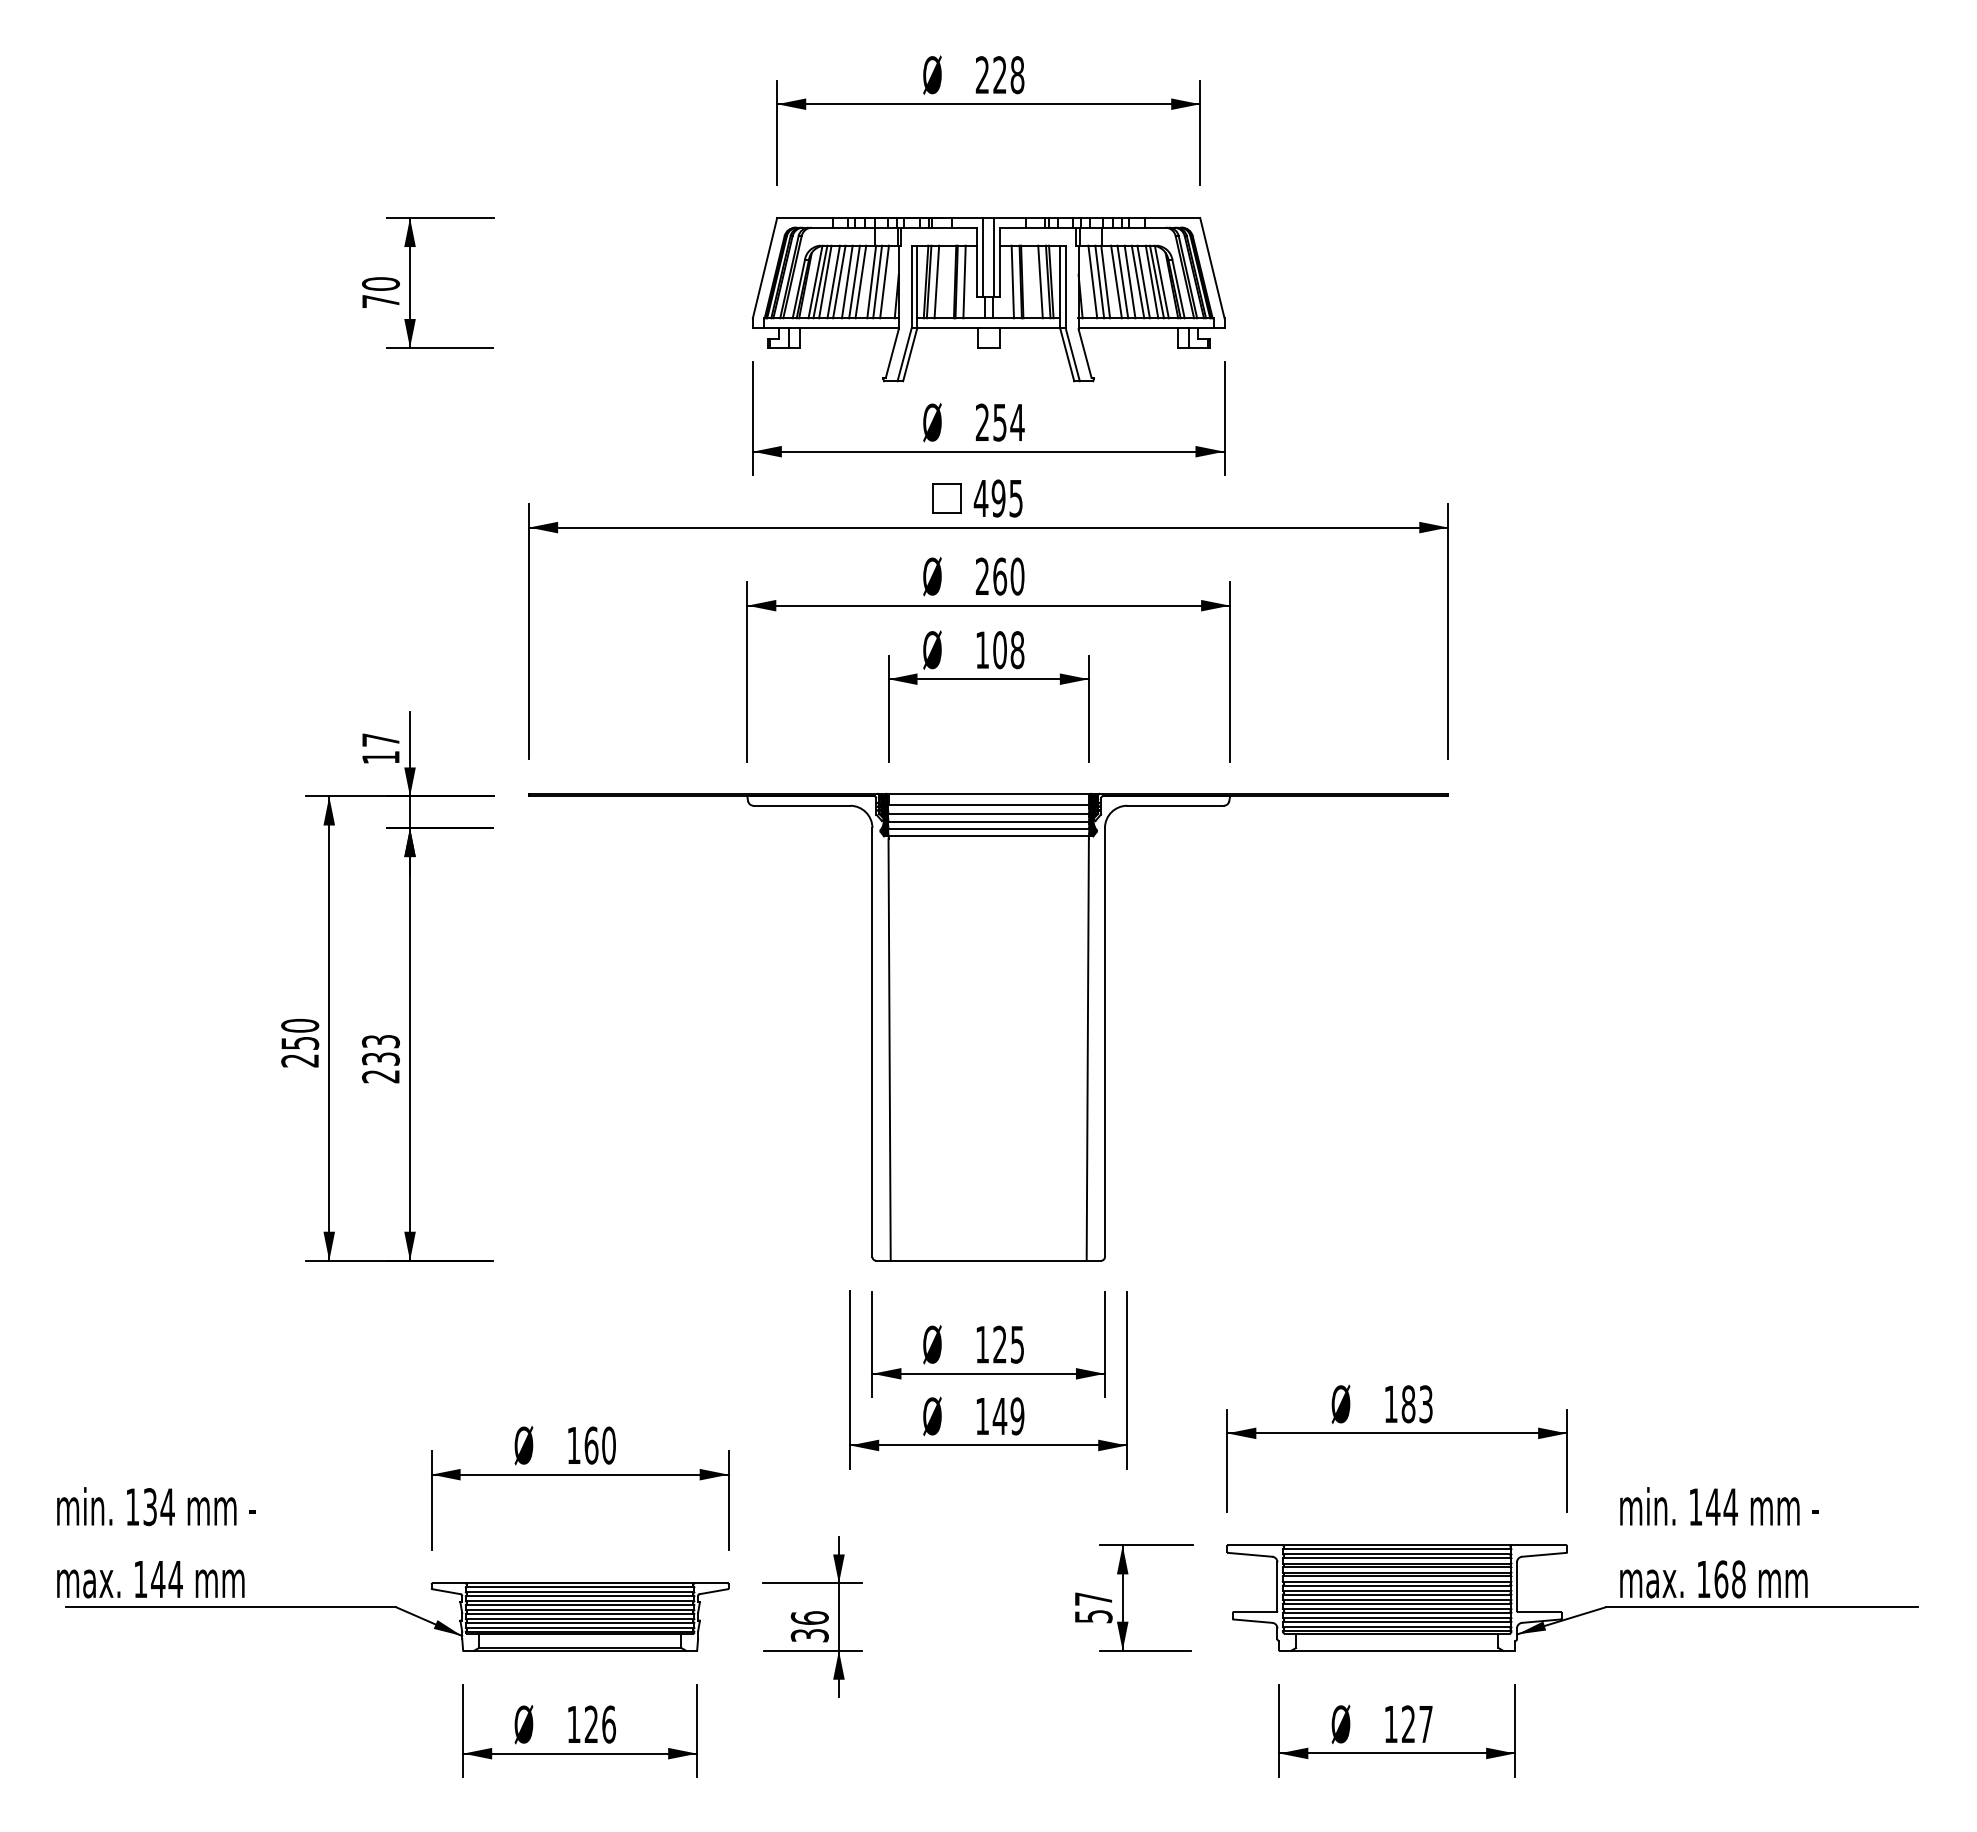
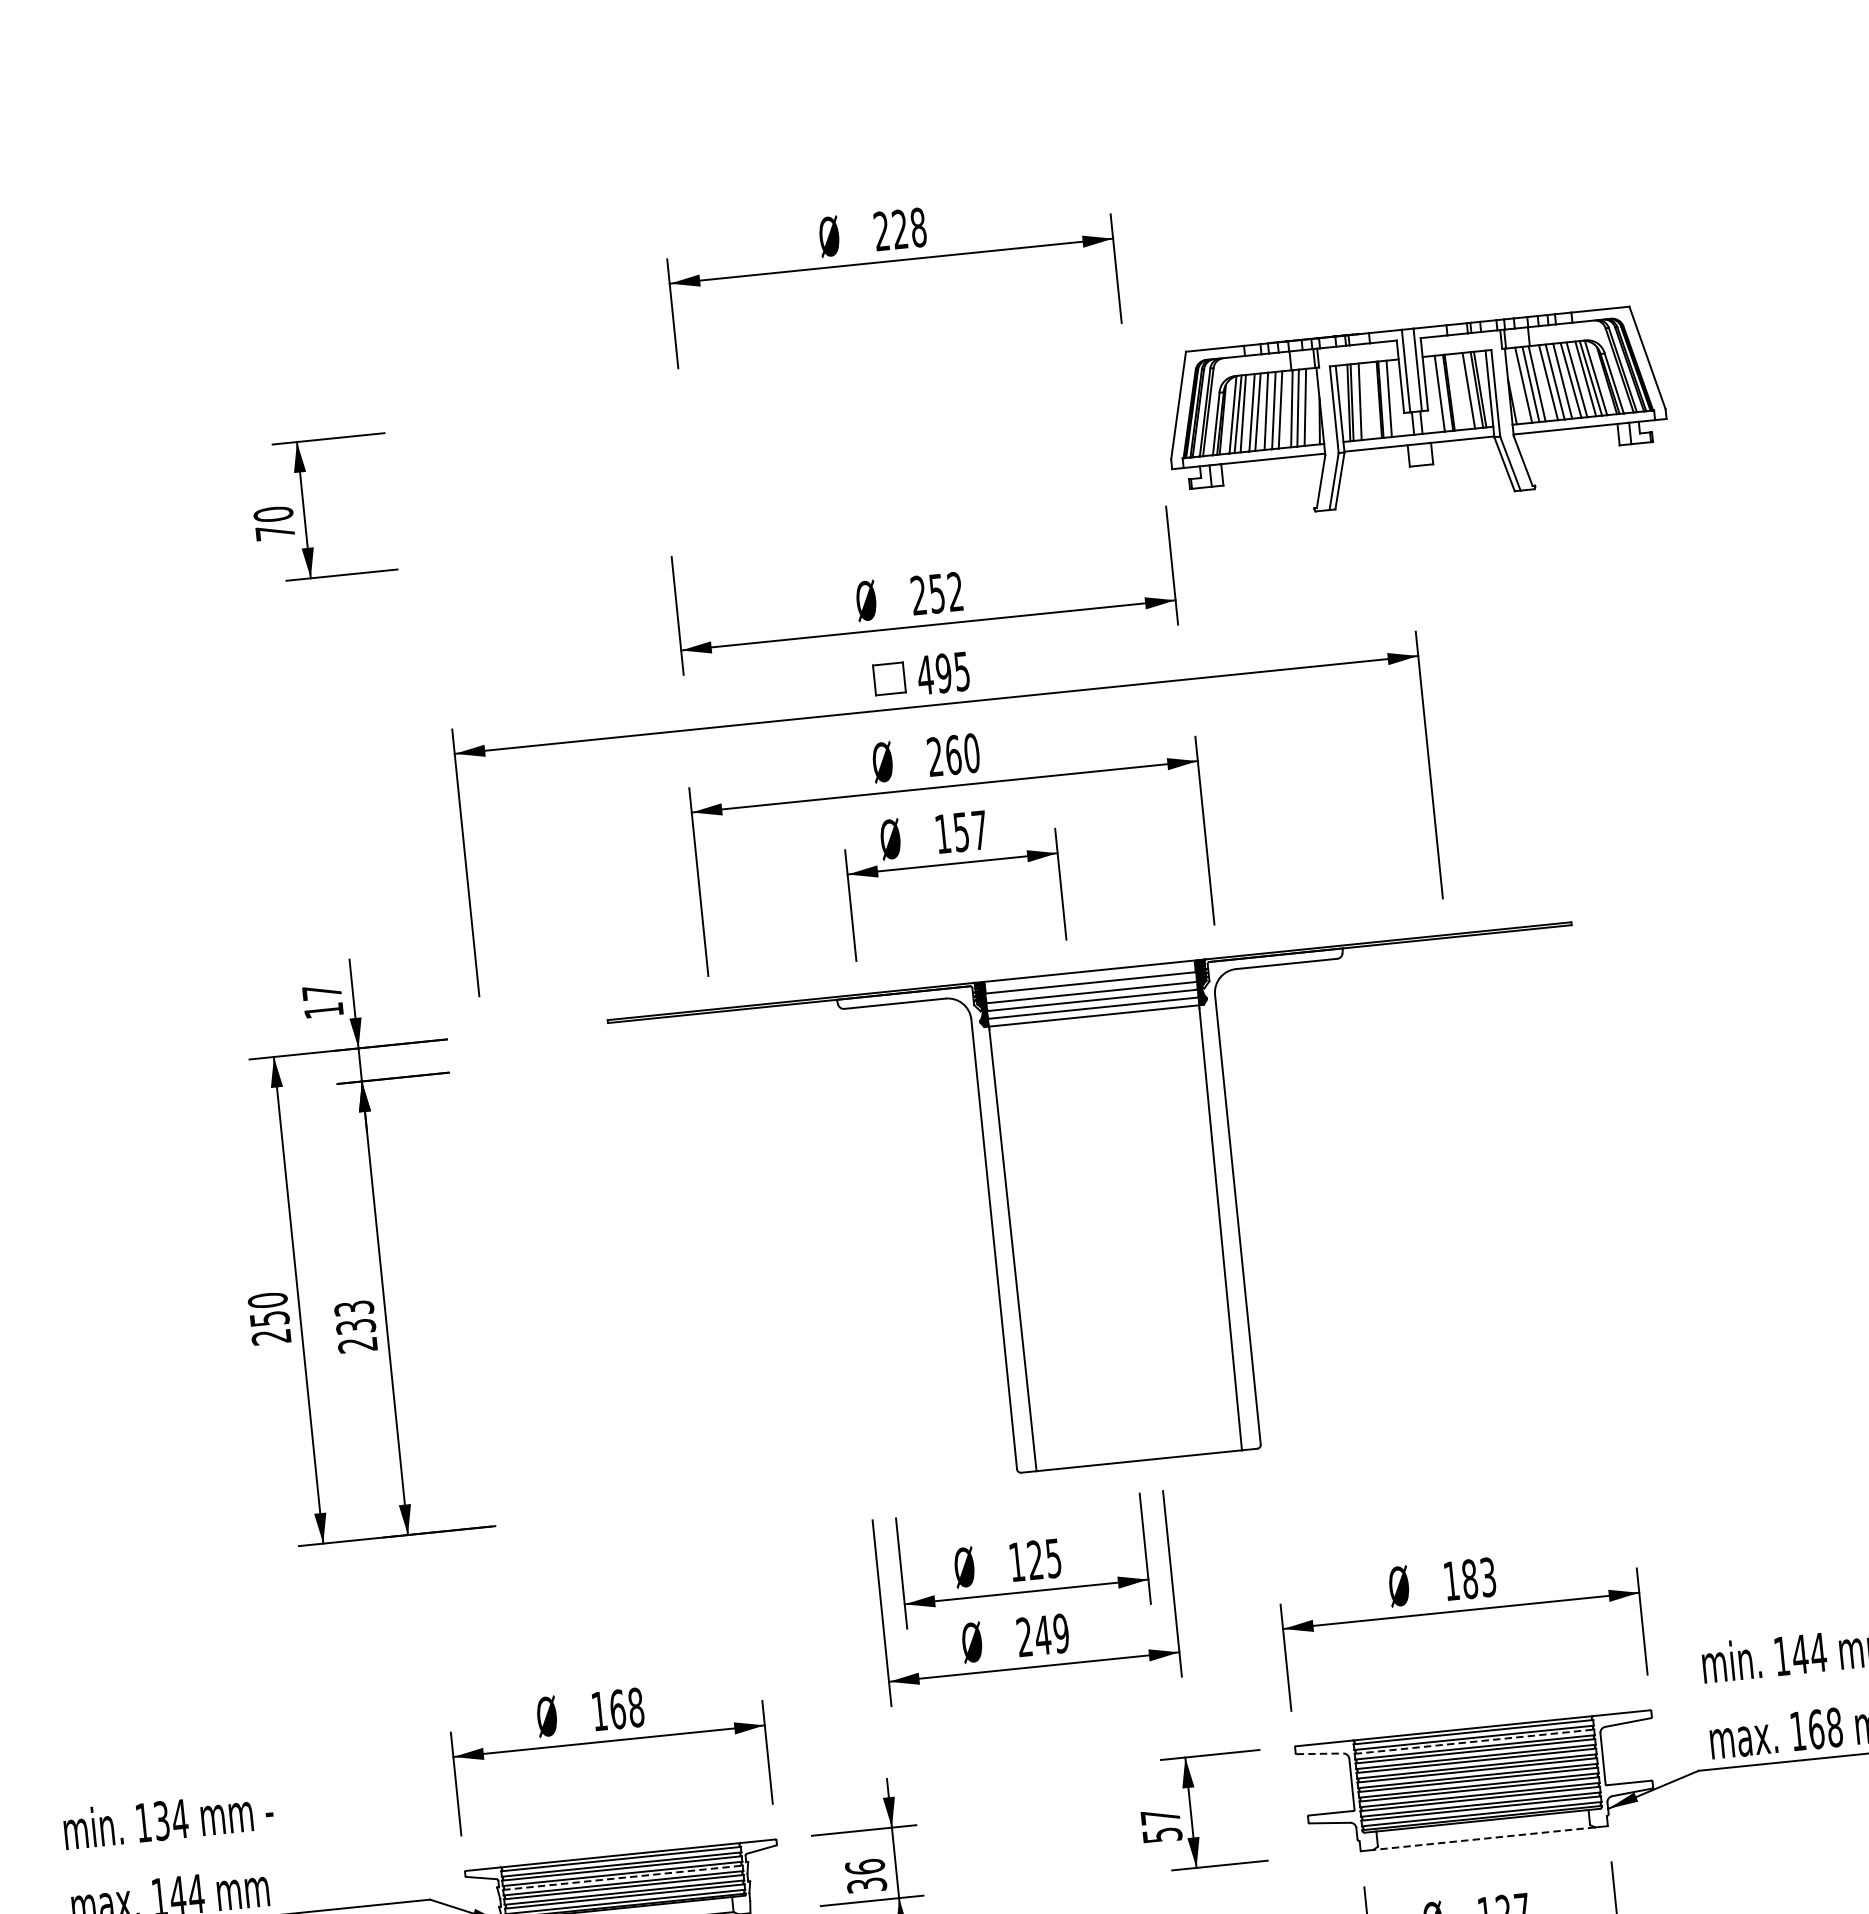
part: (988, 299) -> (1416, 414), moved
text: (1017, 421) -> (955, 590), 254 -> 252
text: (1008, 650) -> (970, 831), 108 -> 157
part: (988, 1026) -> (1114, 1215), moved
text: (981, 1415) -> (1023, 1636), 149 -> 249
text: (608, 1445) -> (635, 1707), 160 -> 168
line: (1250, 1554) -> (1320, 1753), solid -> dashed
line: (1397, 1558) -> (1474, 1742), solid -> dashed
line: (580, 1605) -> (623, 1878), solid -> dashed
line: (1397, 1650) -> (1484, 1838), solid -> dashed

